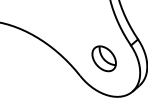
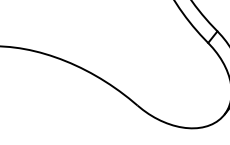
part: (103, 58) -> (169, 71), removed

